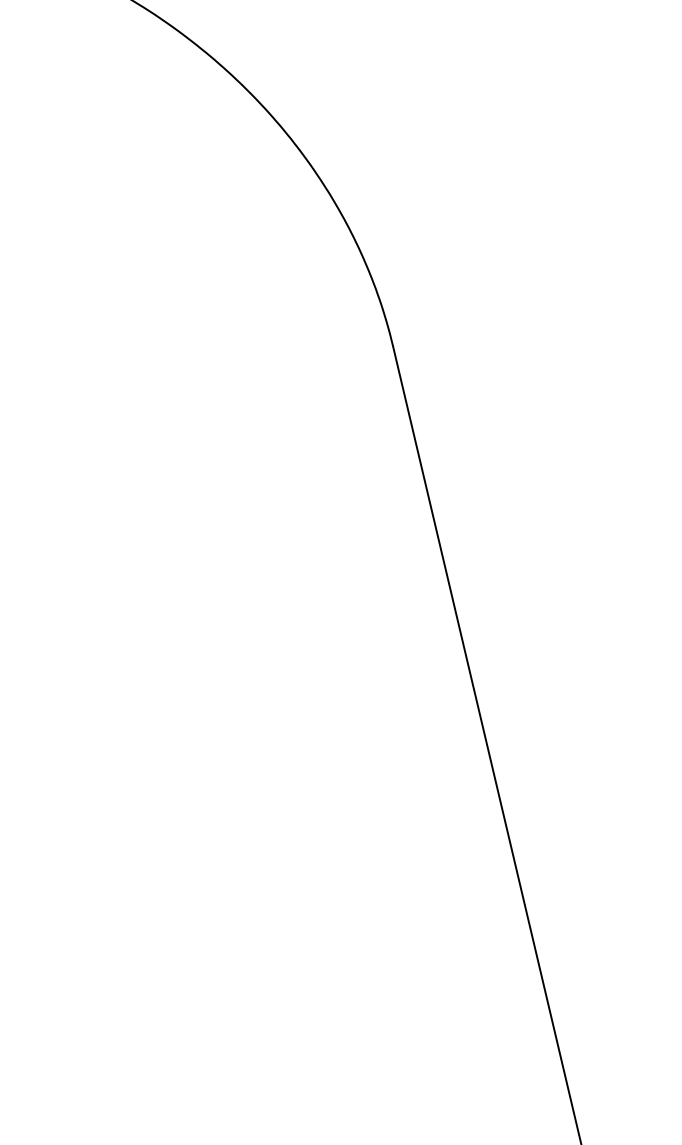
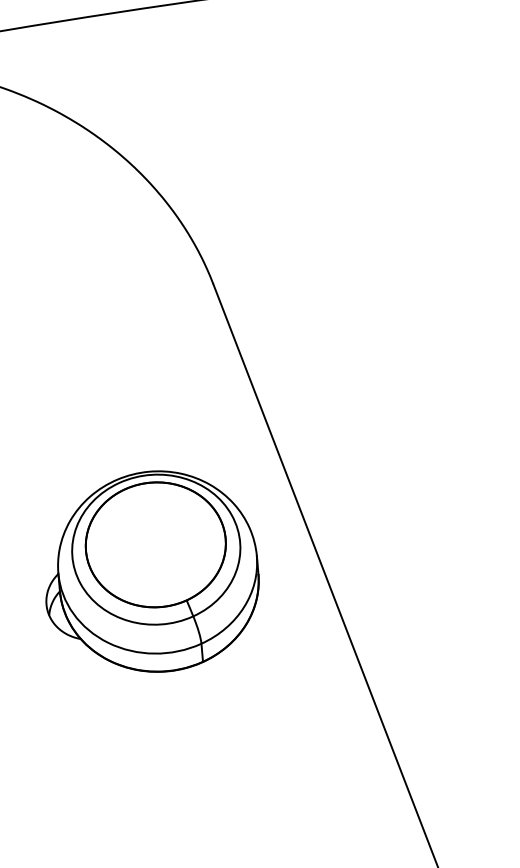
part: (229, 803) -> (152, 571), added

